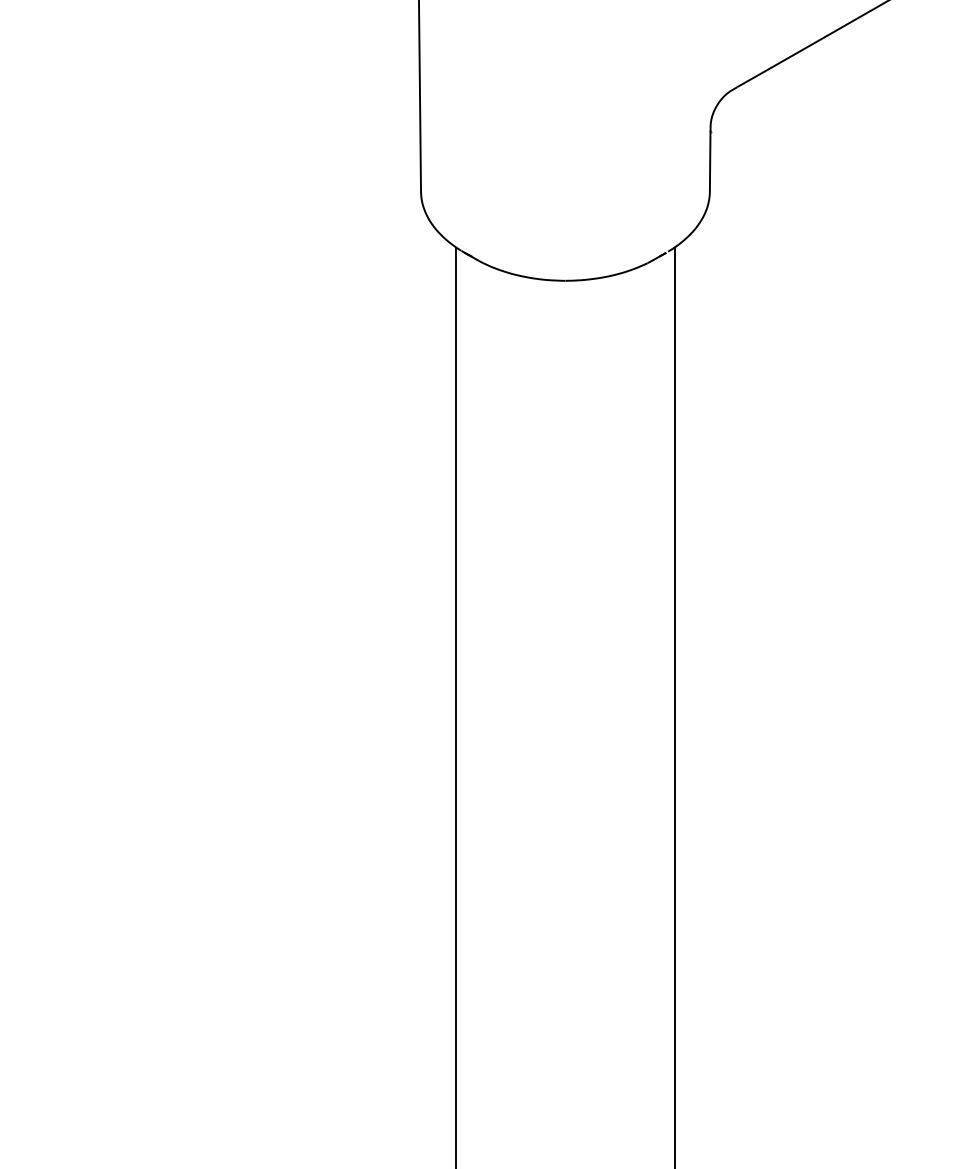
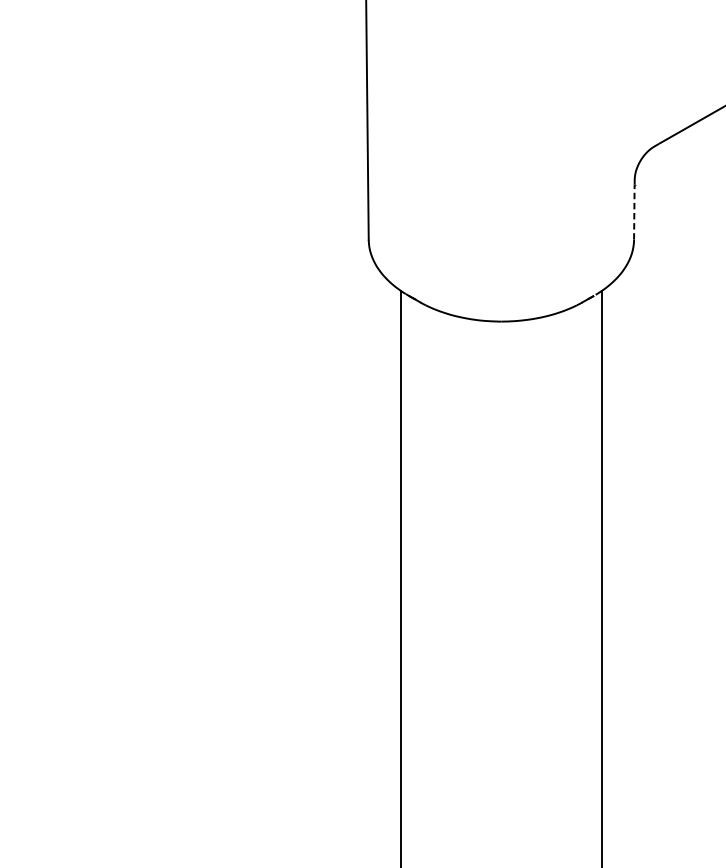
line: (710, 161) -> (634, 212), solid -> dashed

